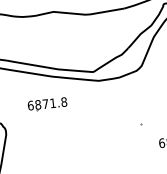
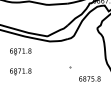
part: (51, 141) -> (20, 71), added

